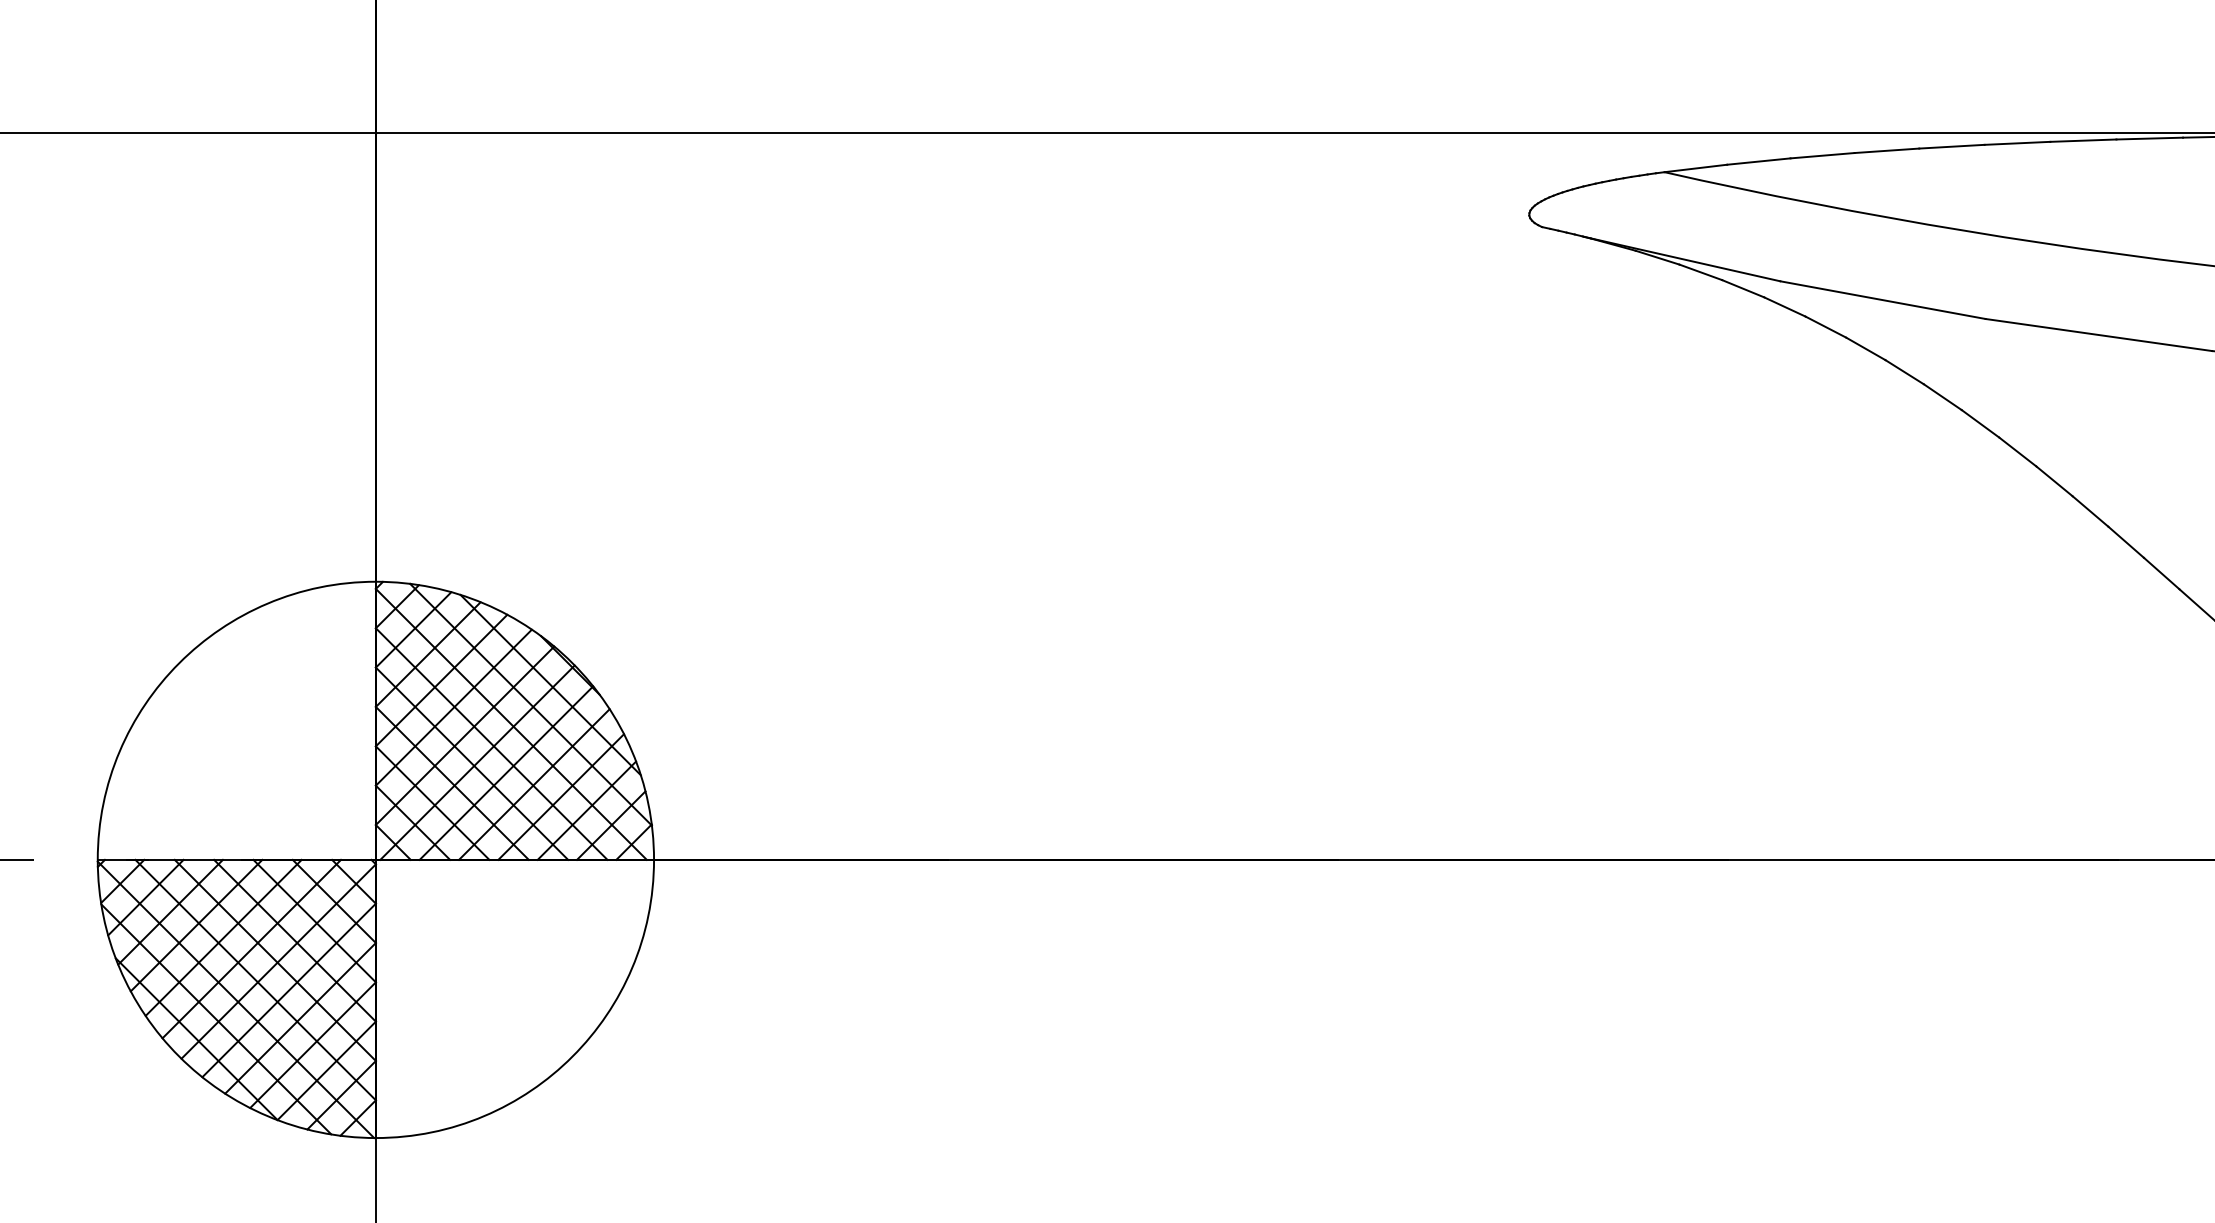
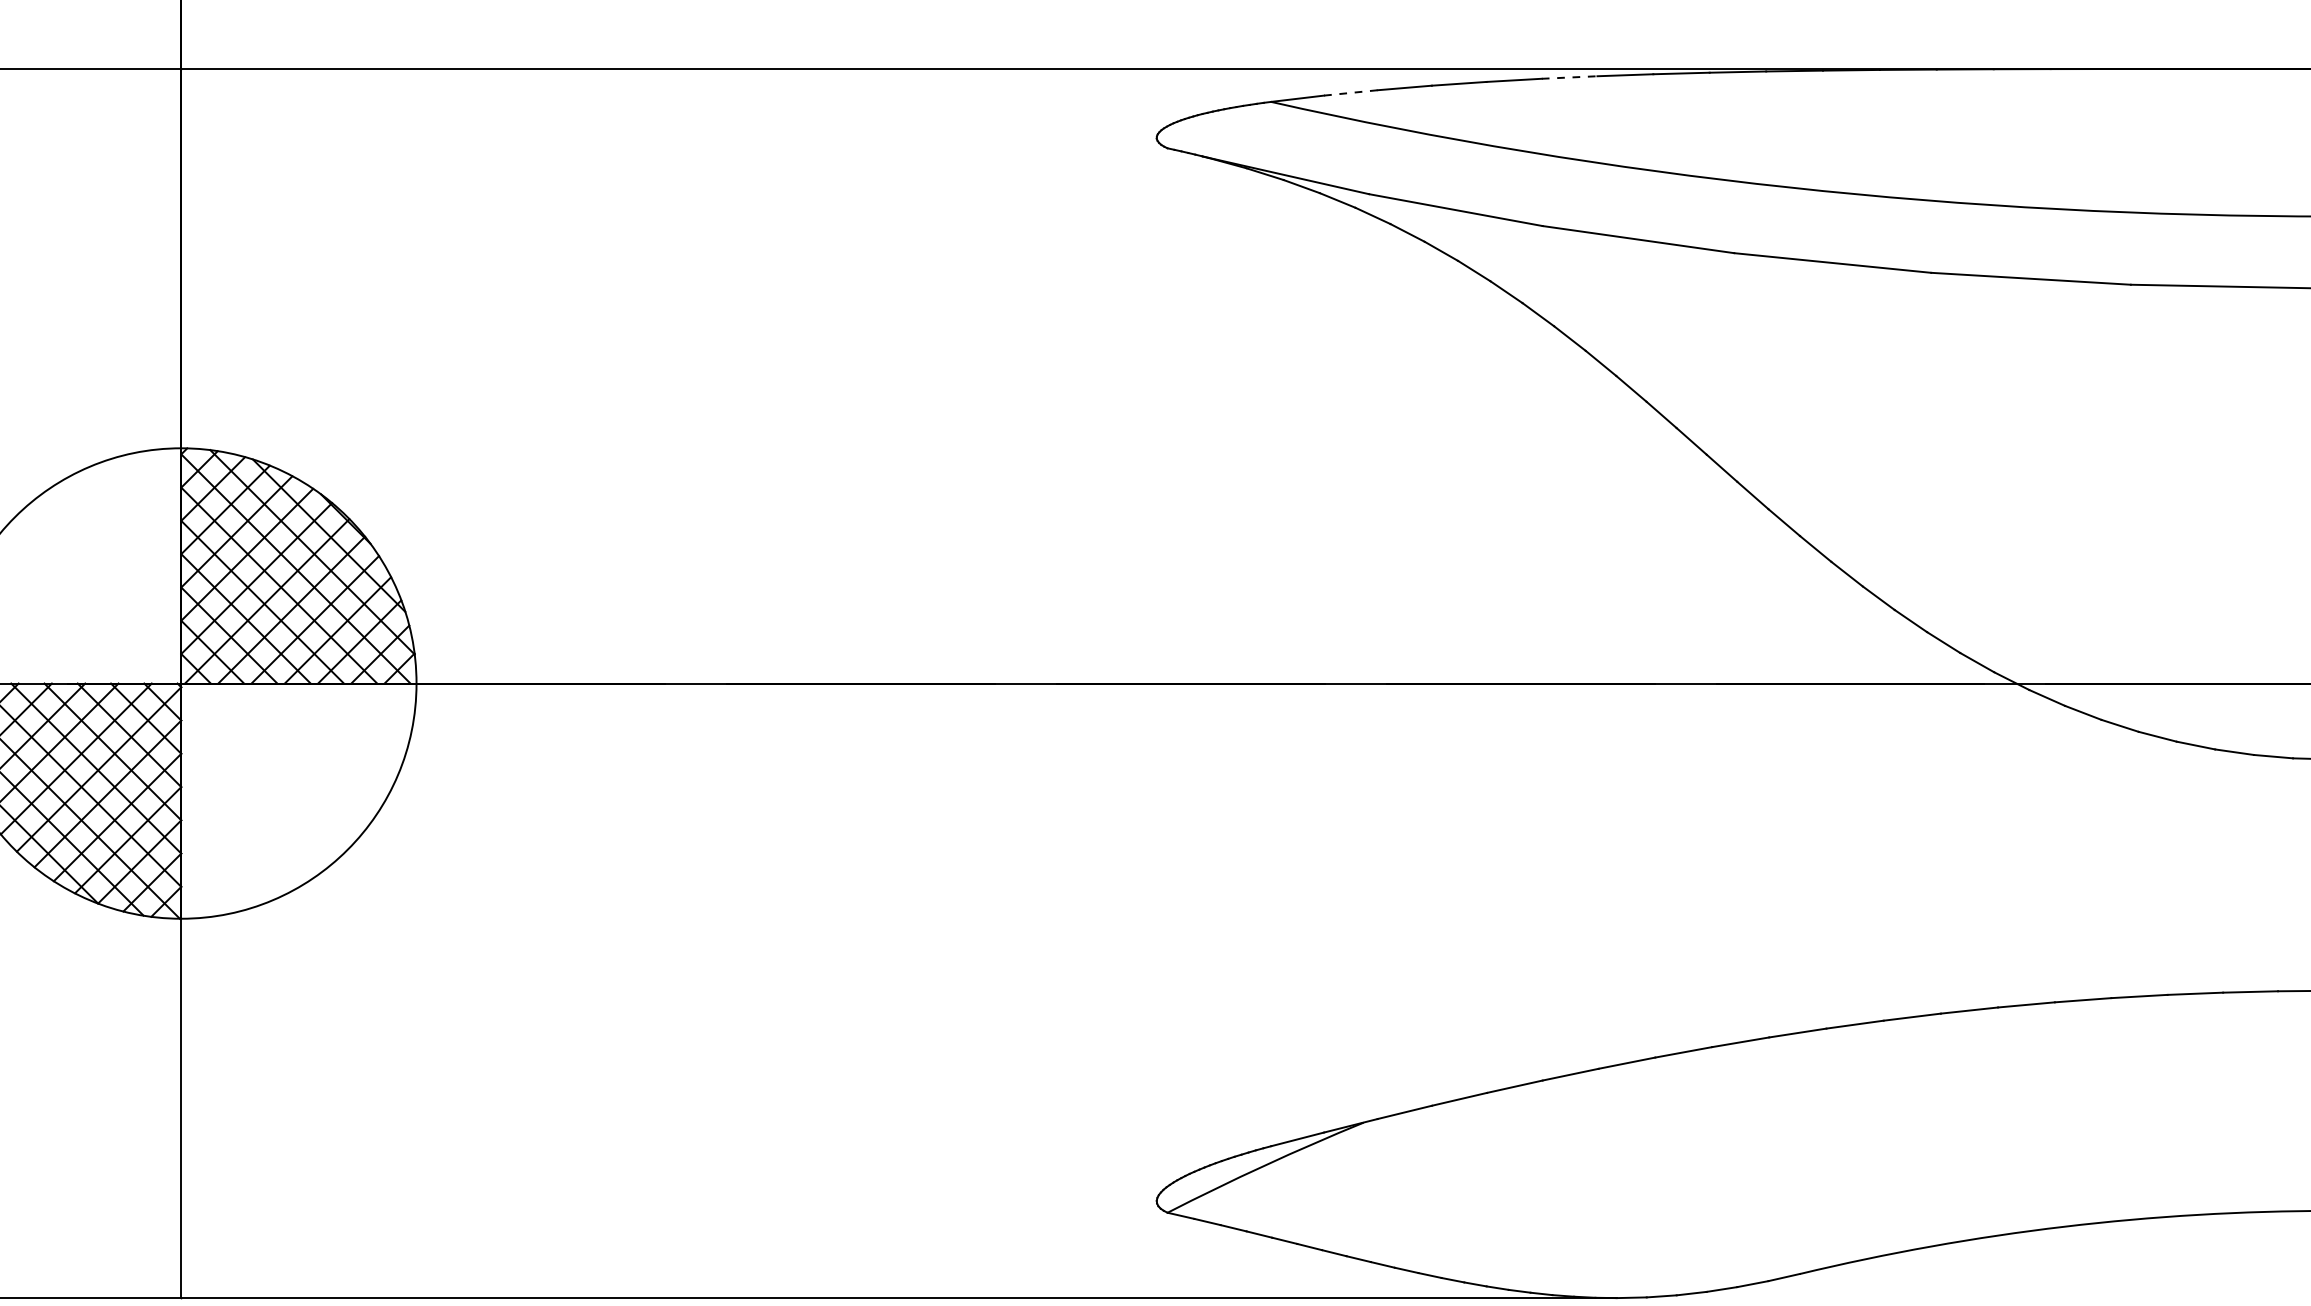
line: (2017, 143) -> (1569, 77), solid -> dashed
line: (1758, 161) -> (1350, 92), solid -> dashed

